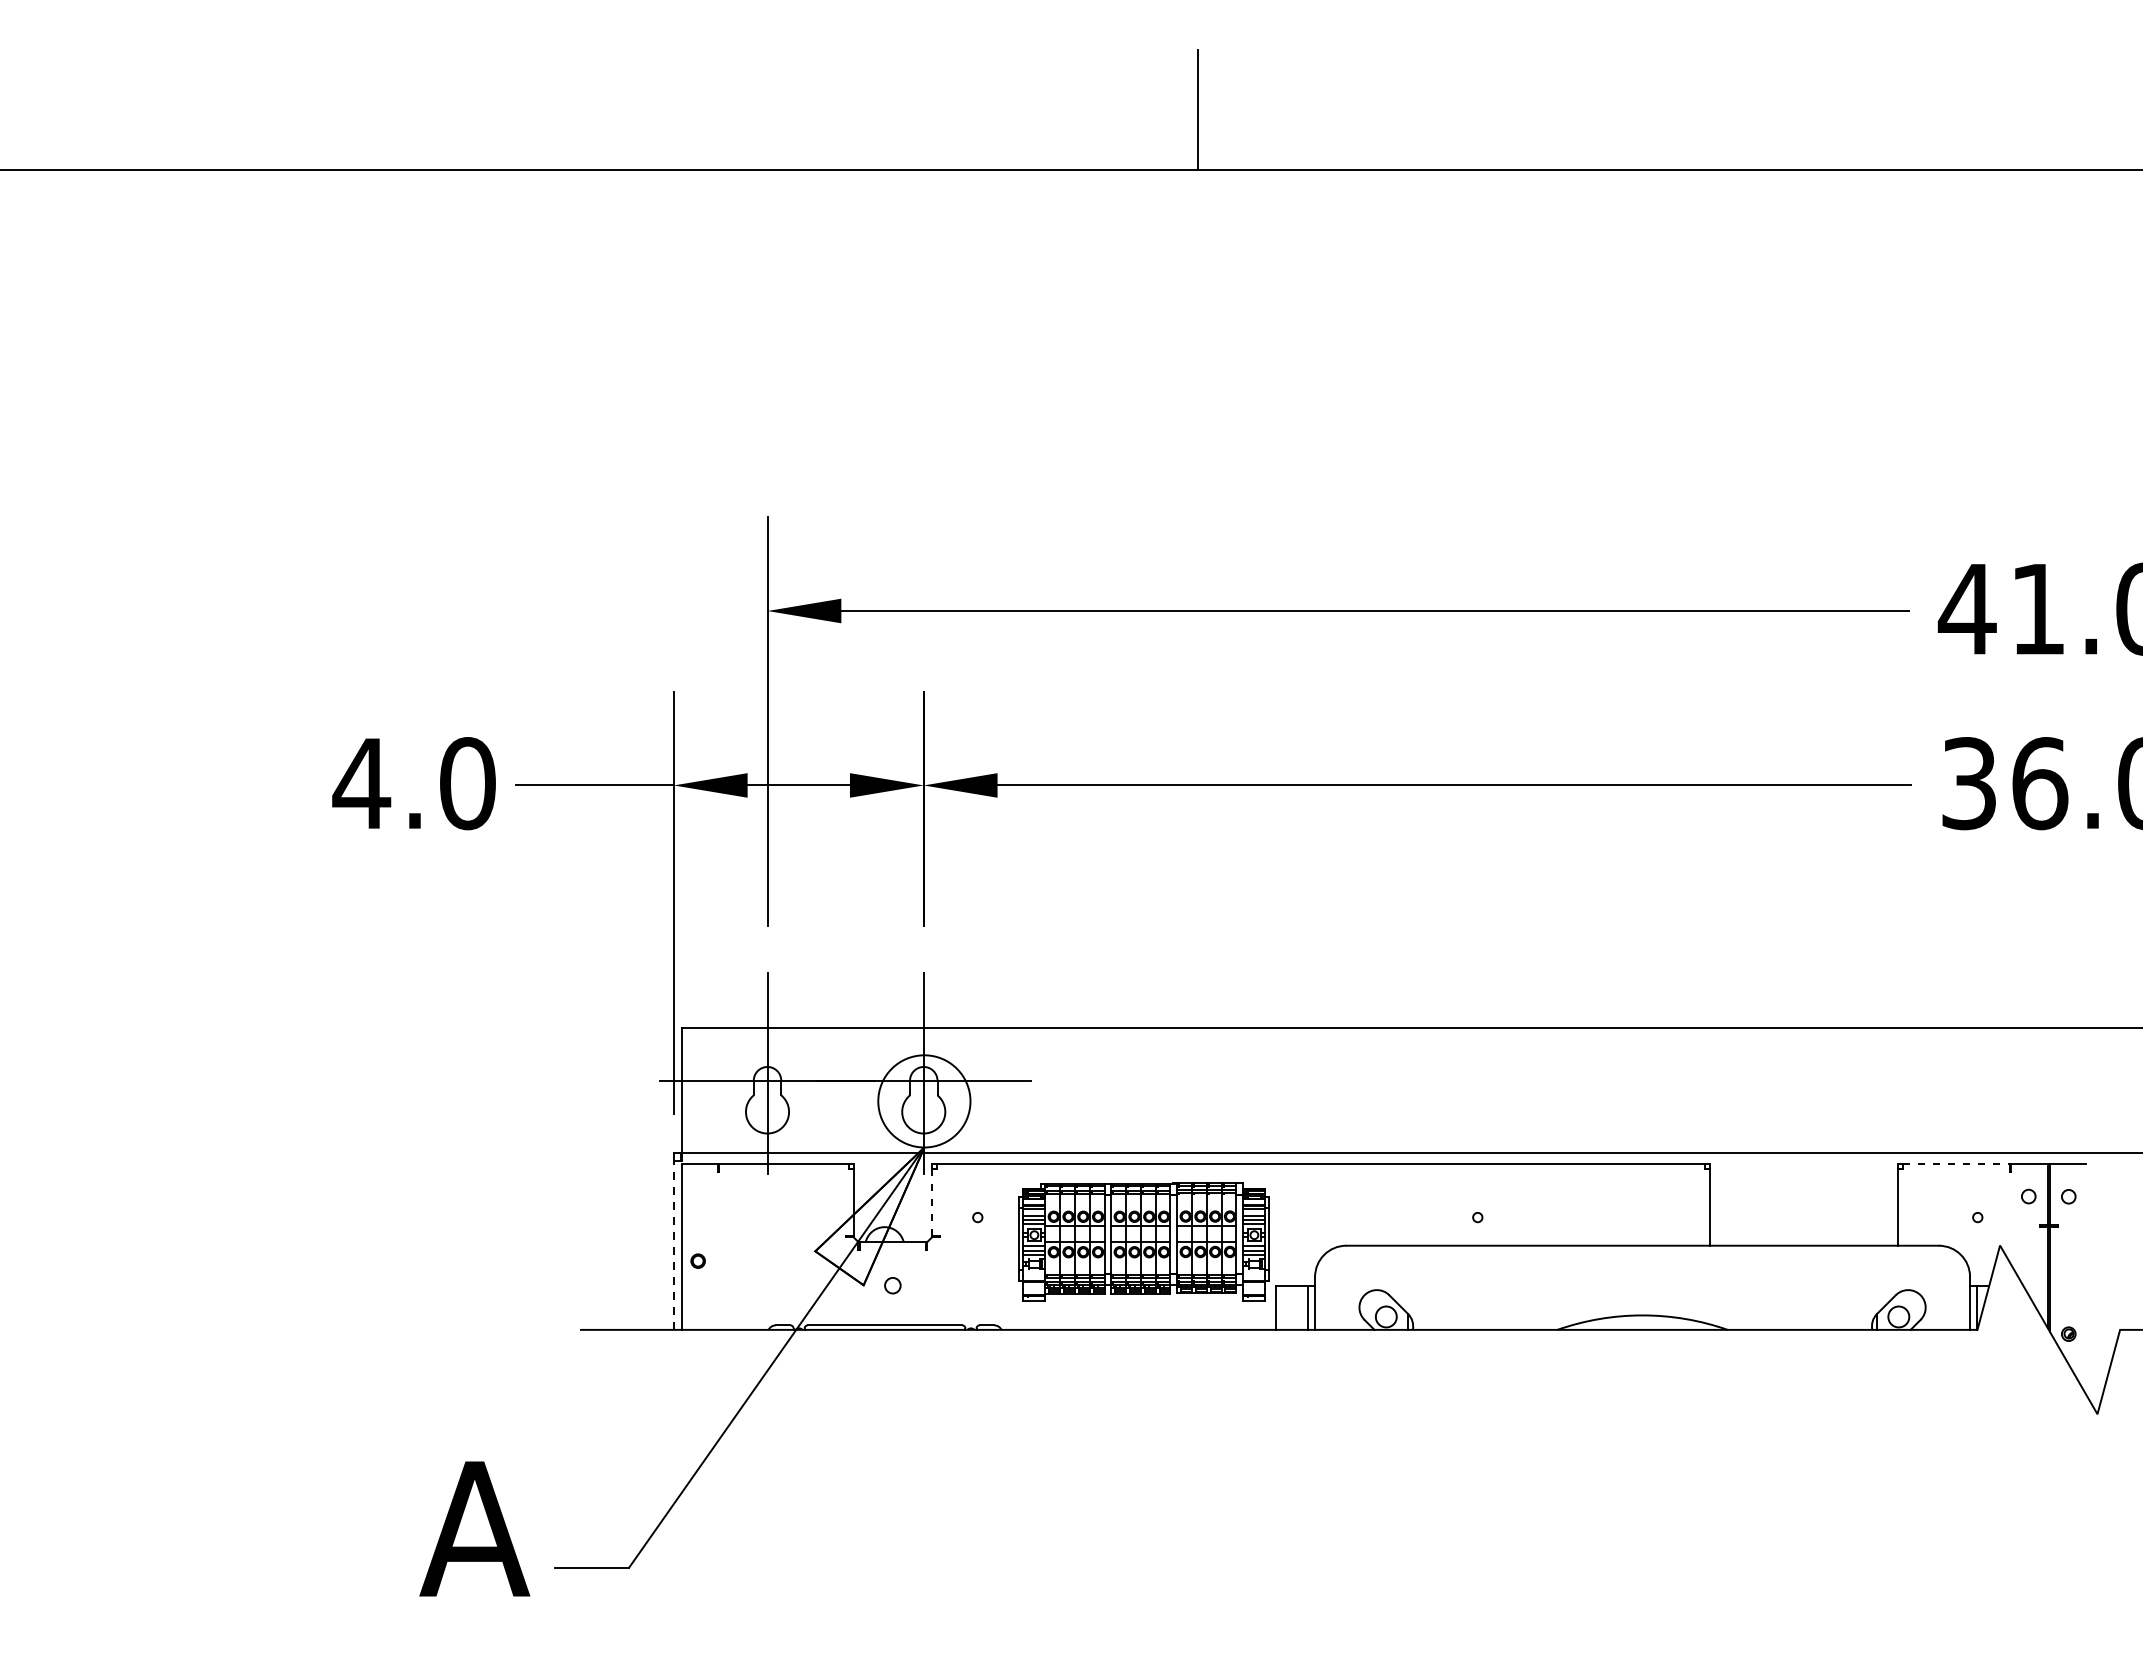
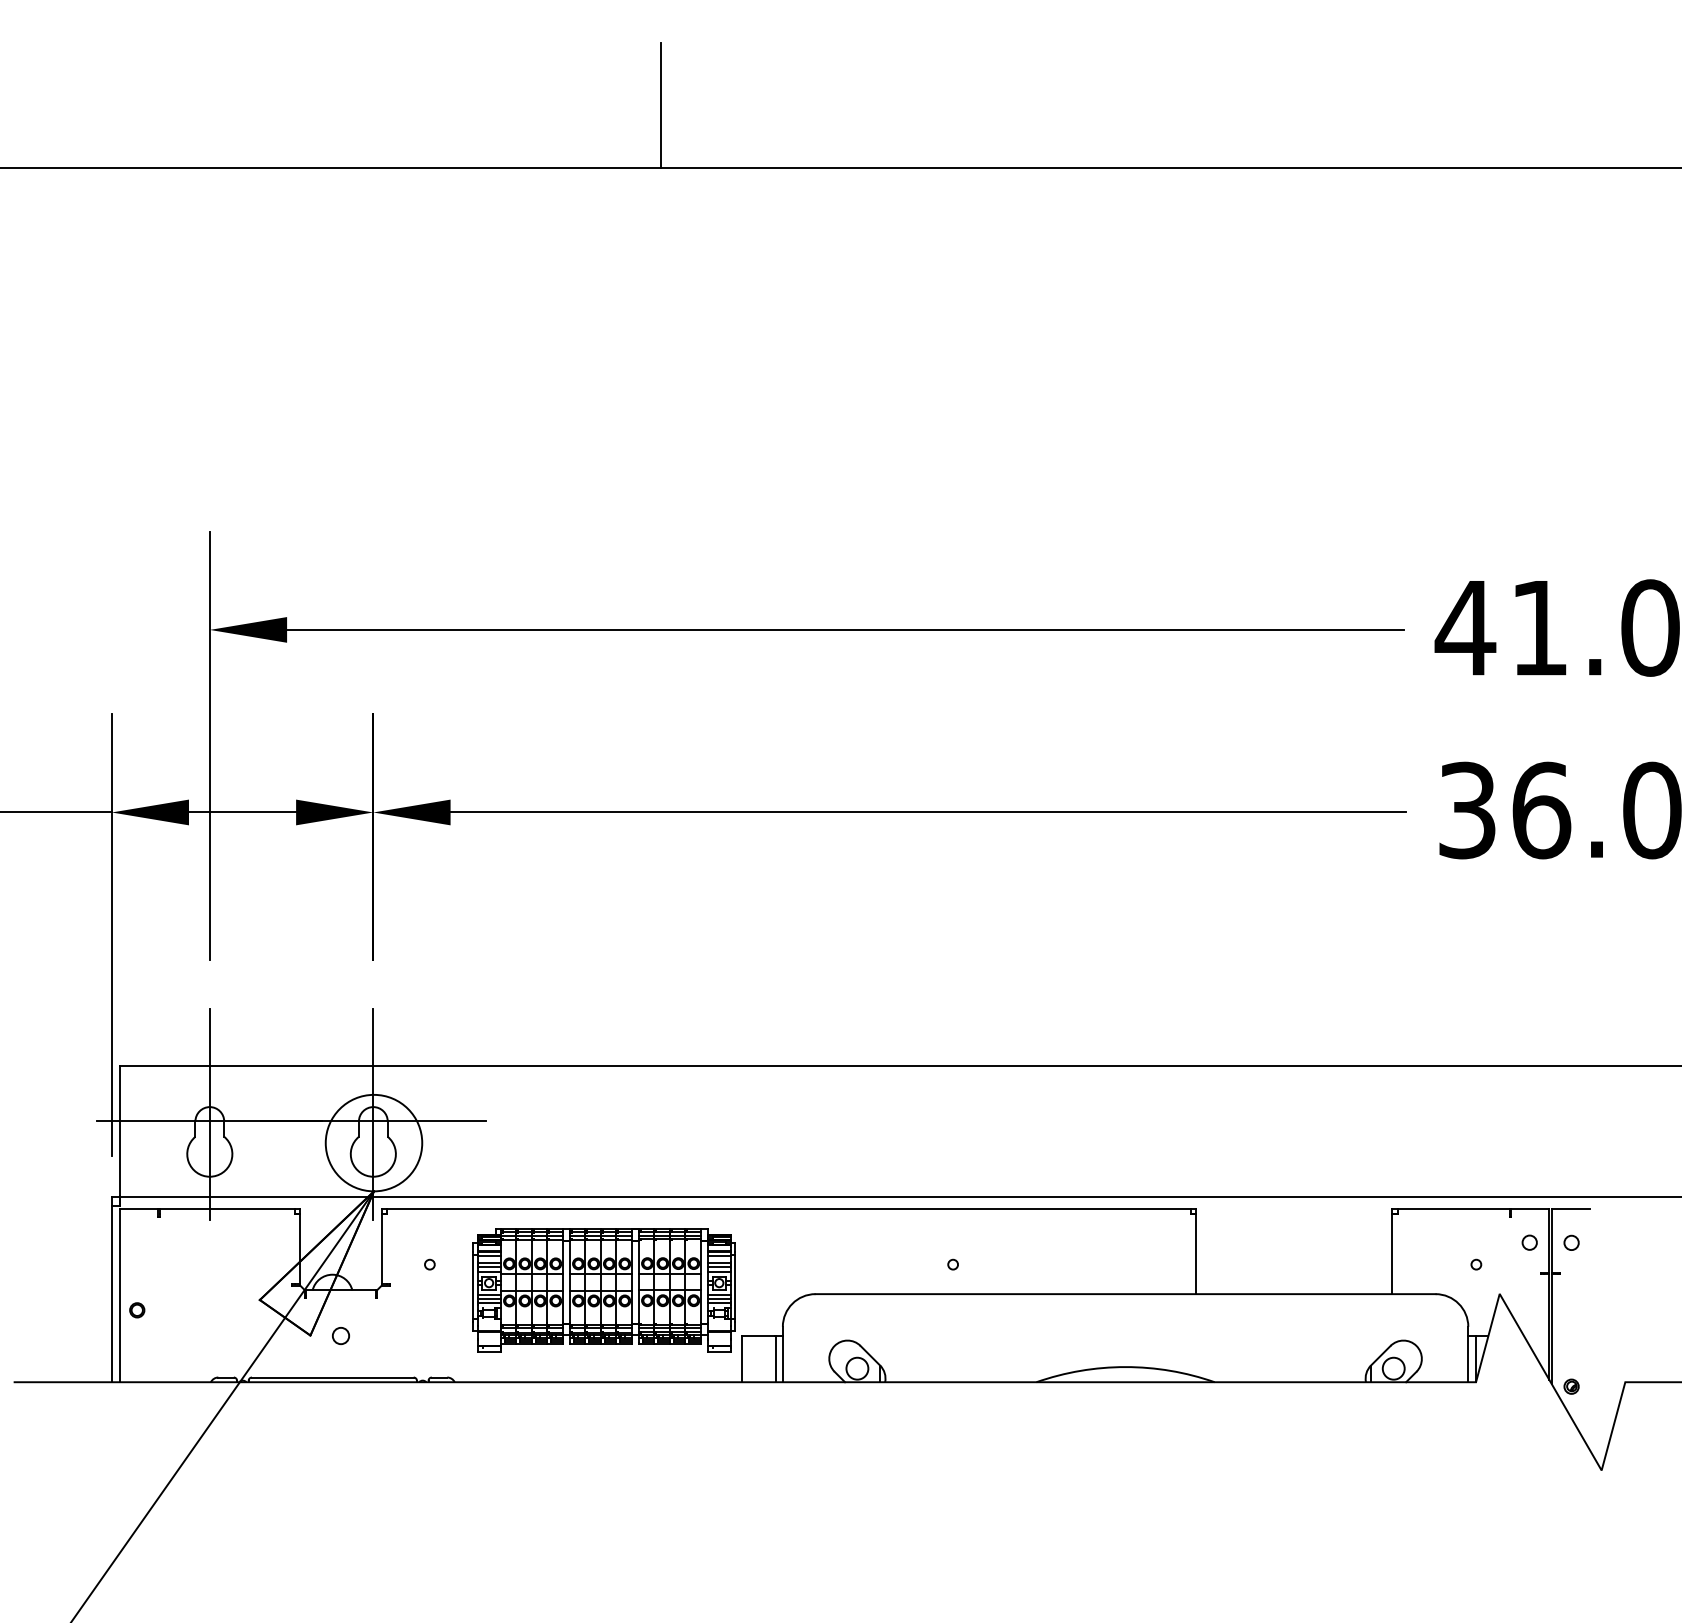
line: (1956, 1164) -> (1454, 1209), dashed -> solid
line: (931, 1202) -> (381, 1248), dashed -> solid
line: (673, 1244) -> (111, 1292), dashed -> solid

